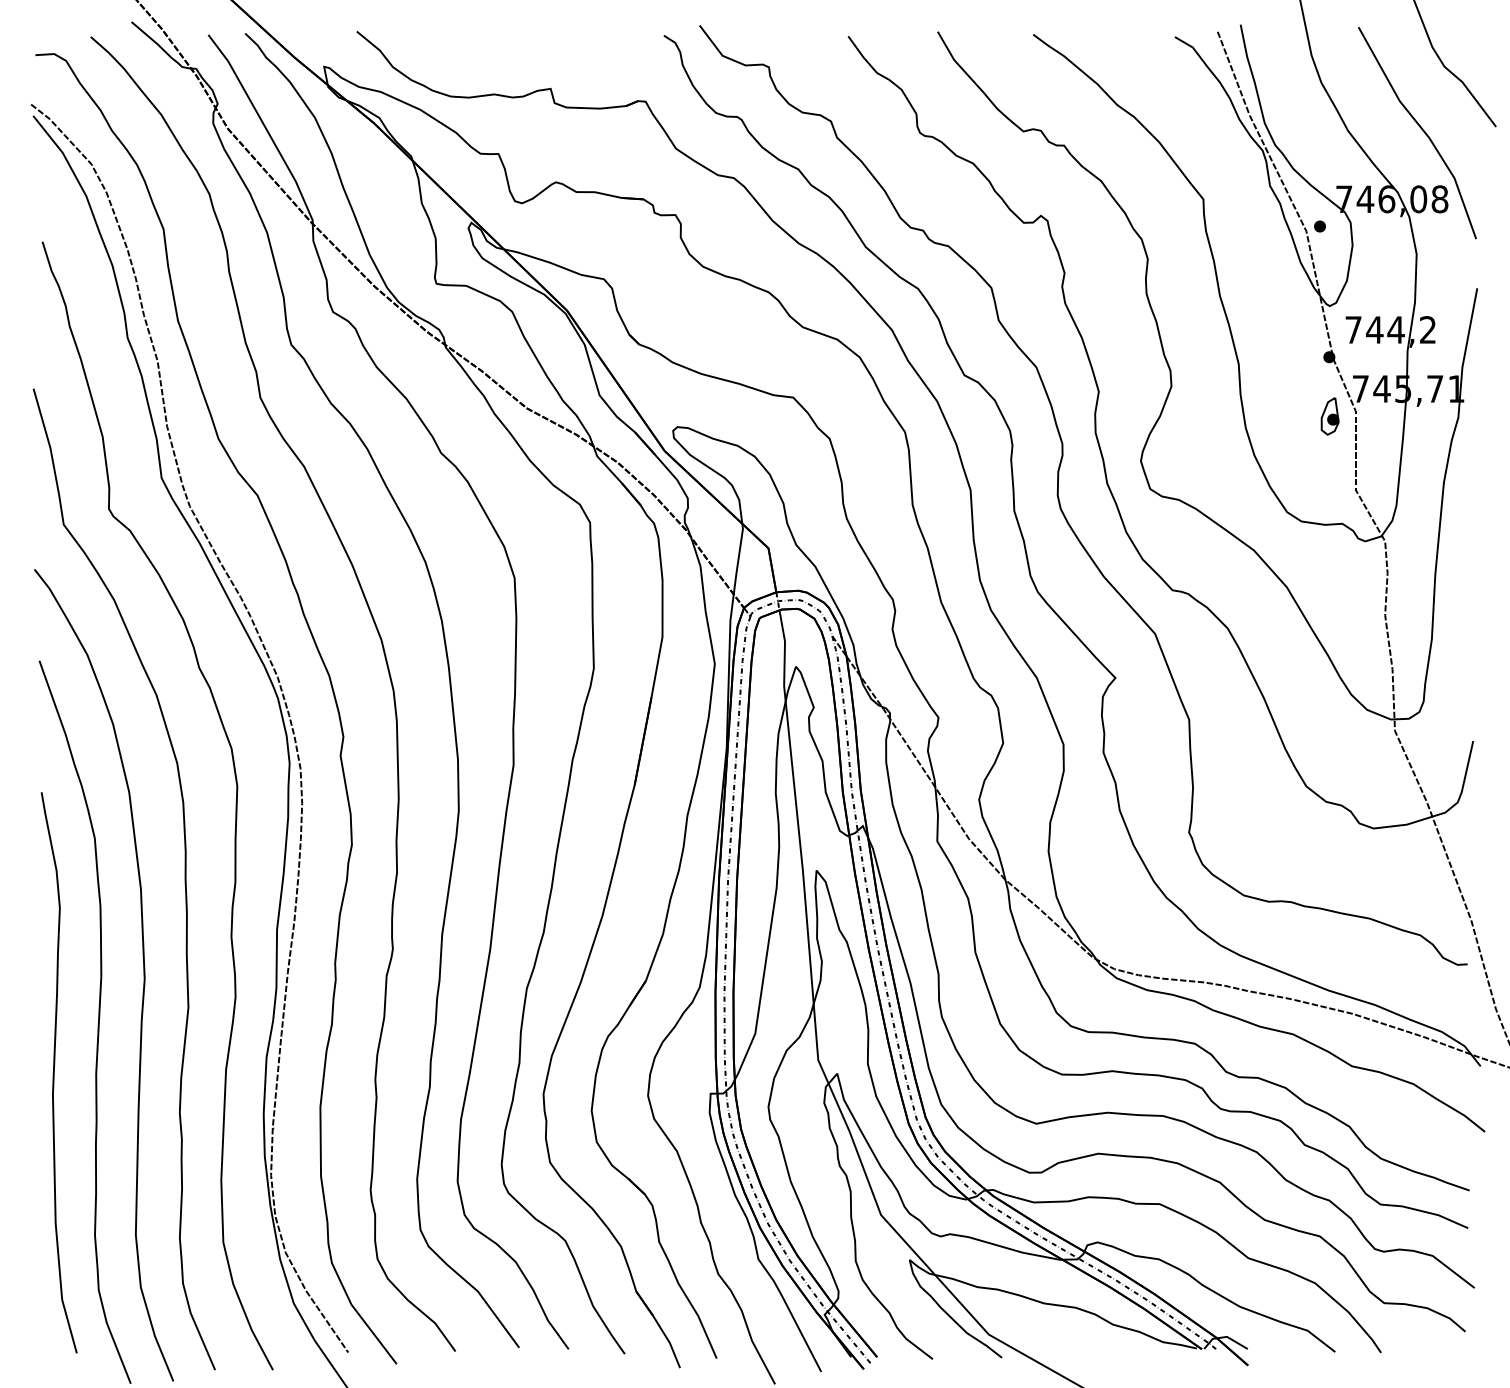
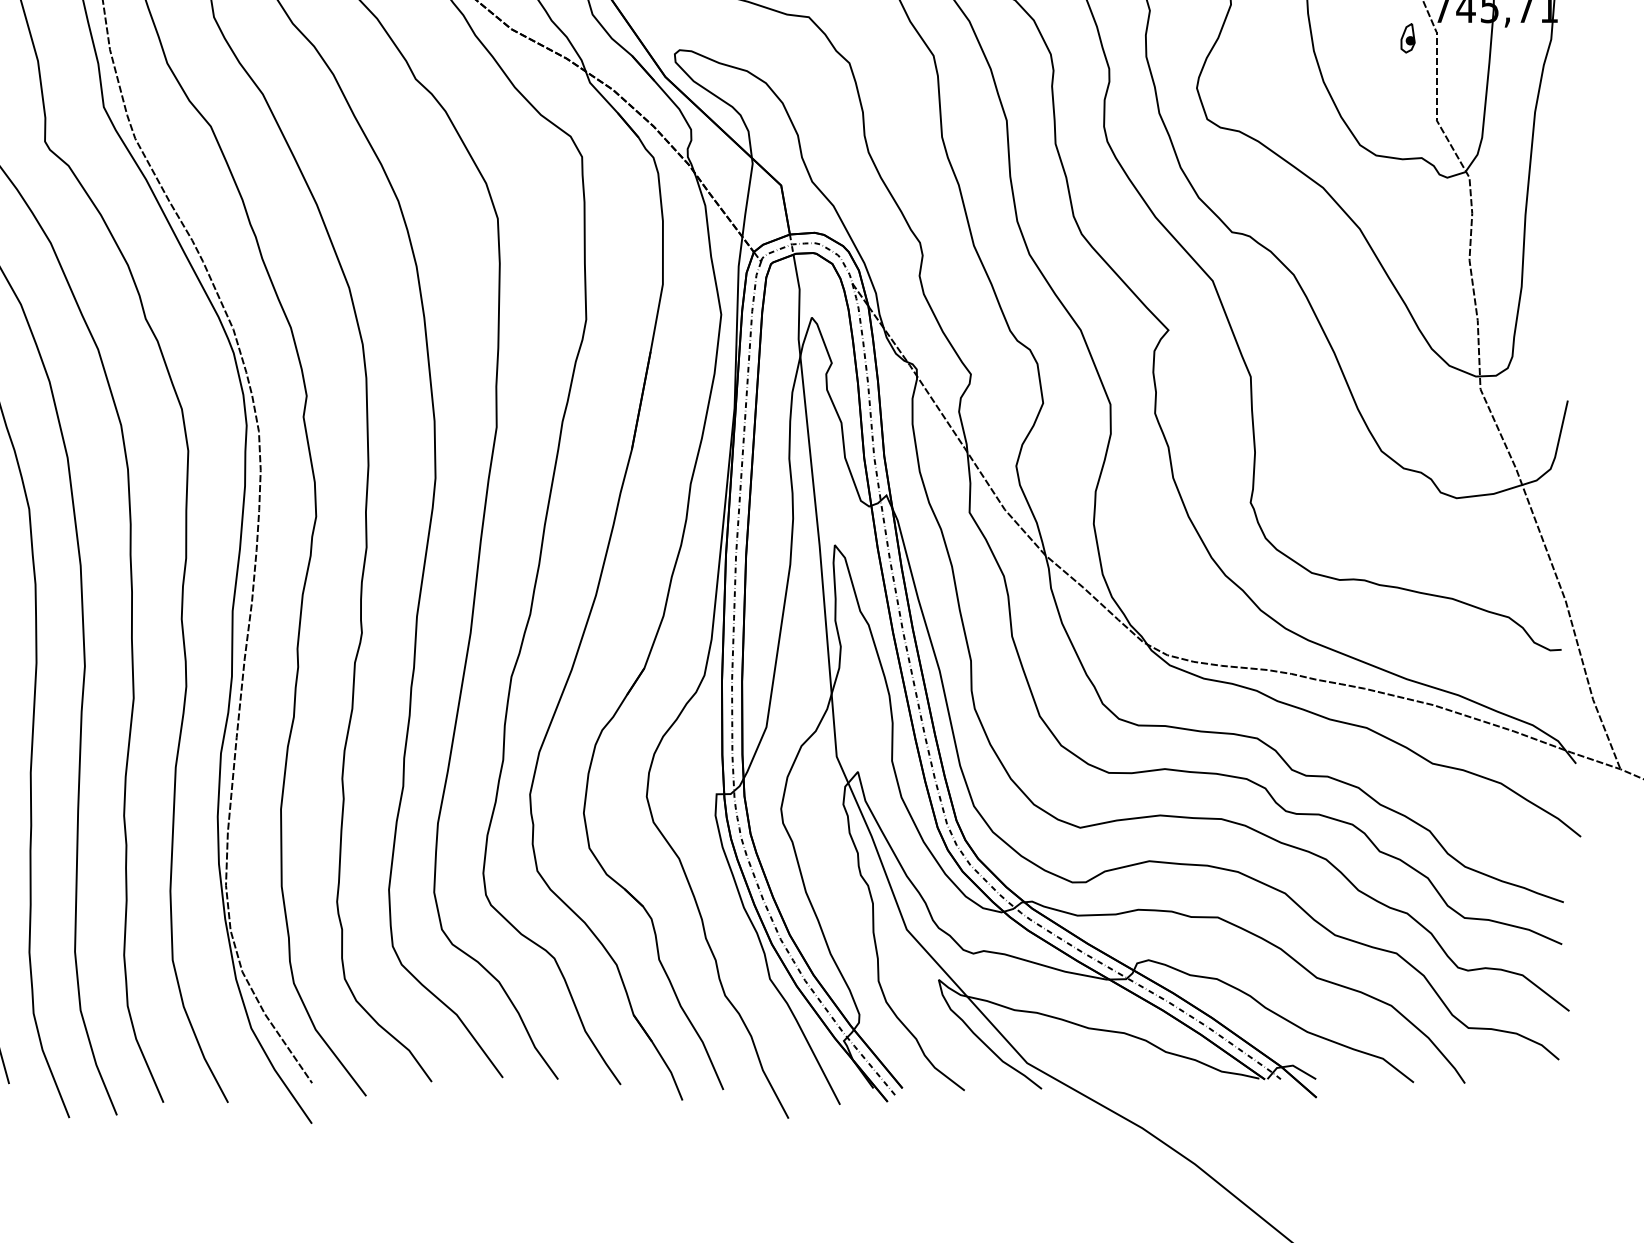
part: (1329, 416) -> (1407, 38), size x0.7

